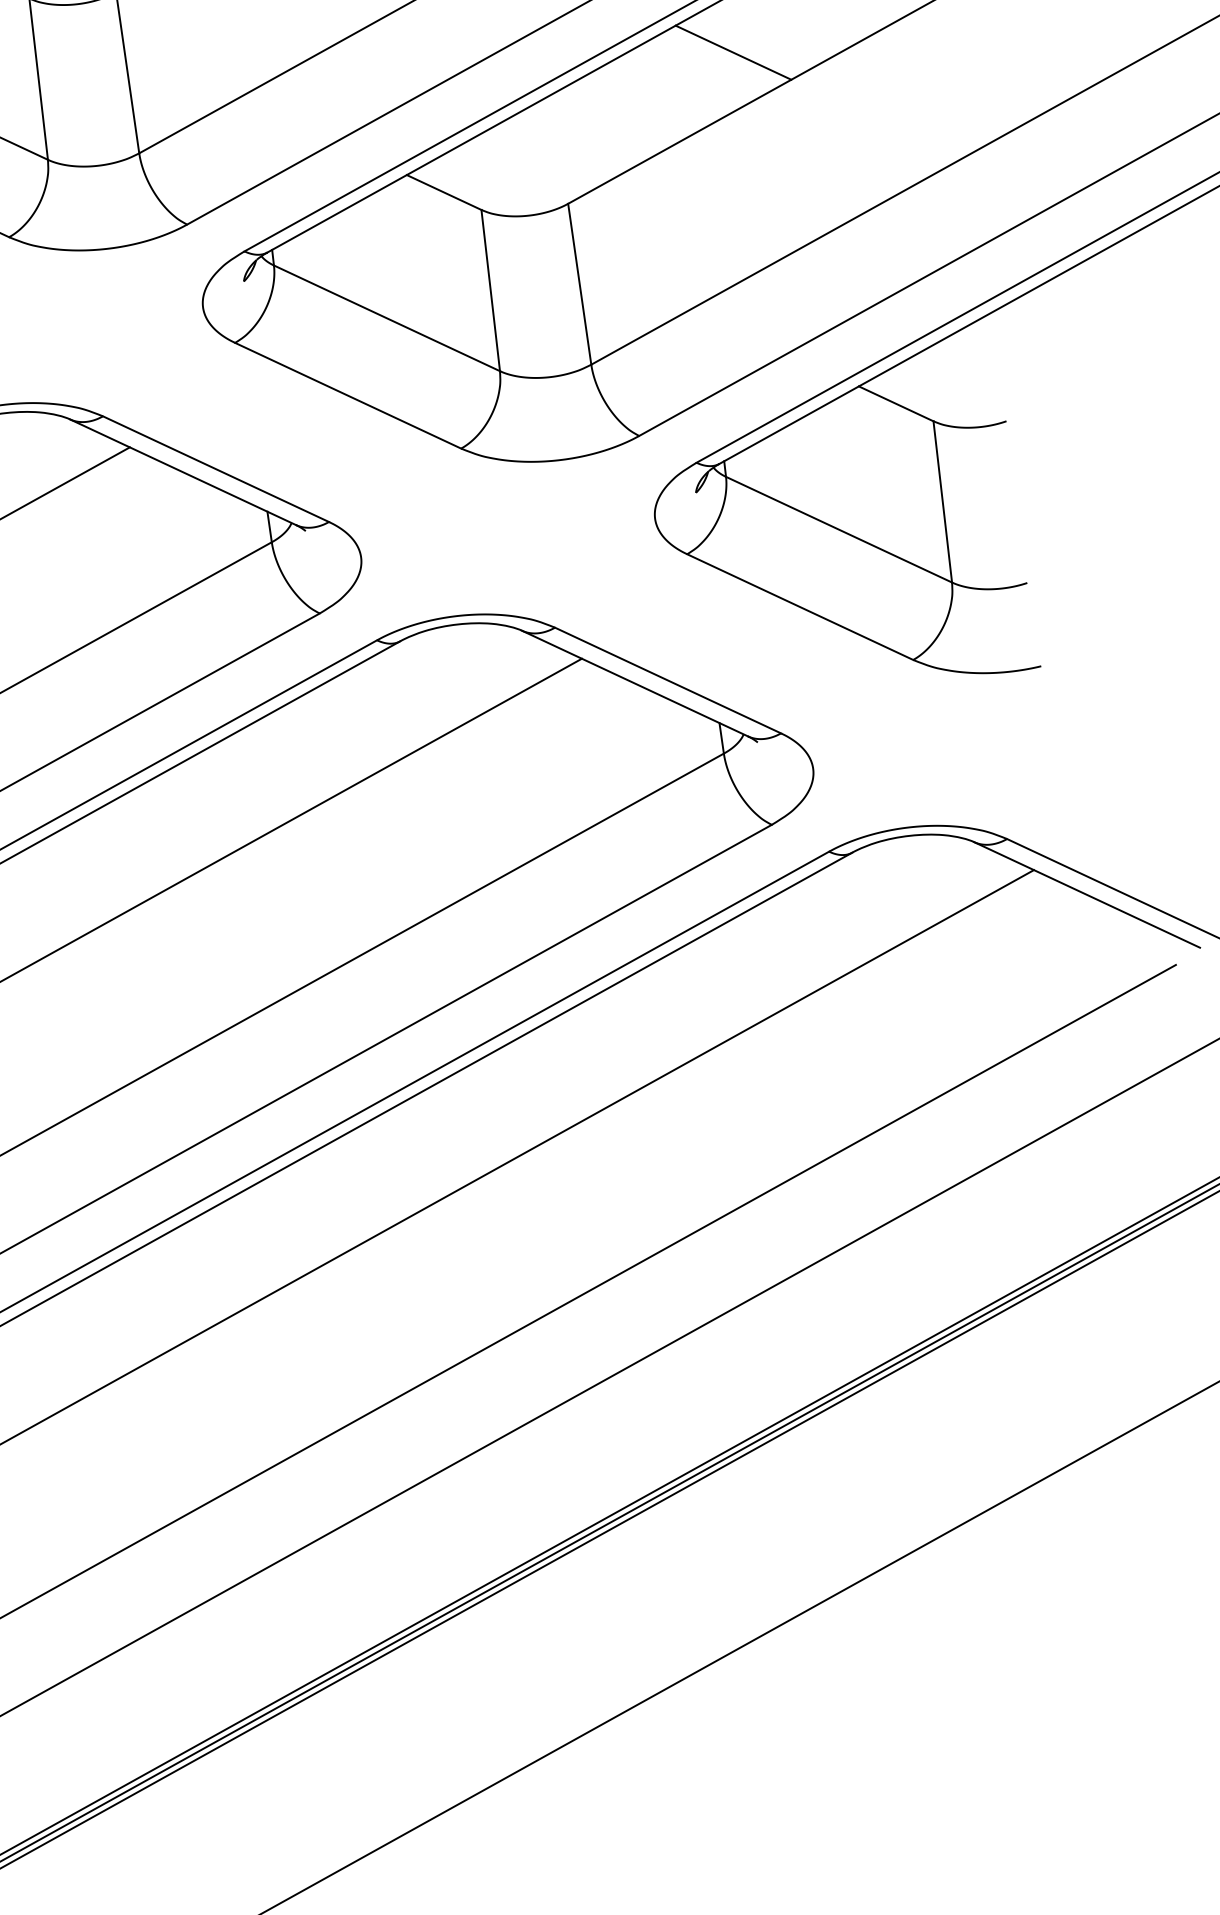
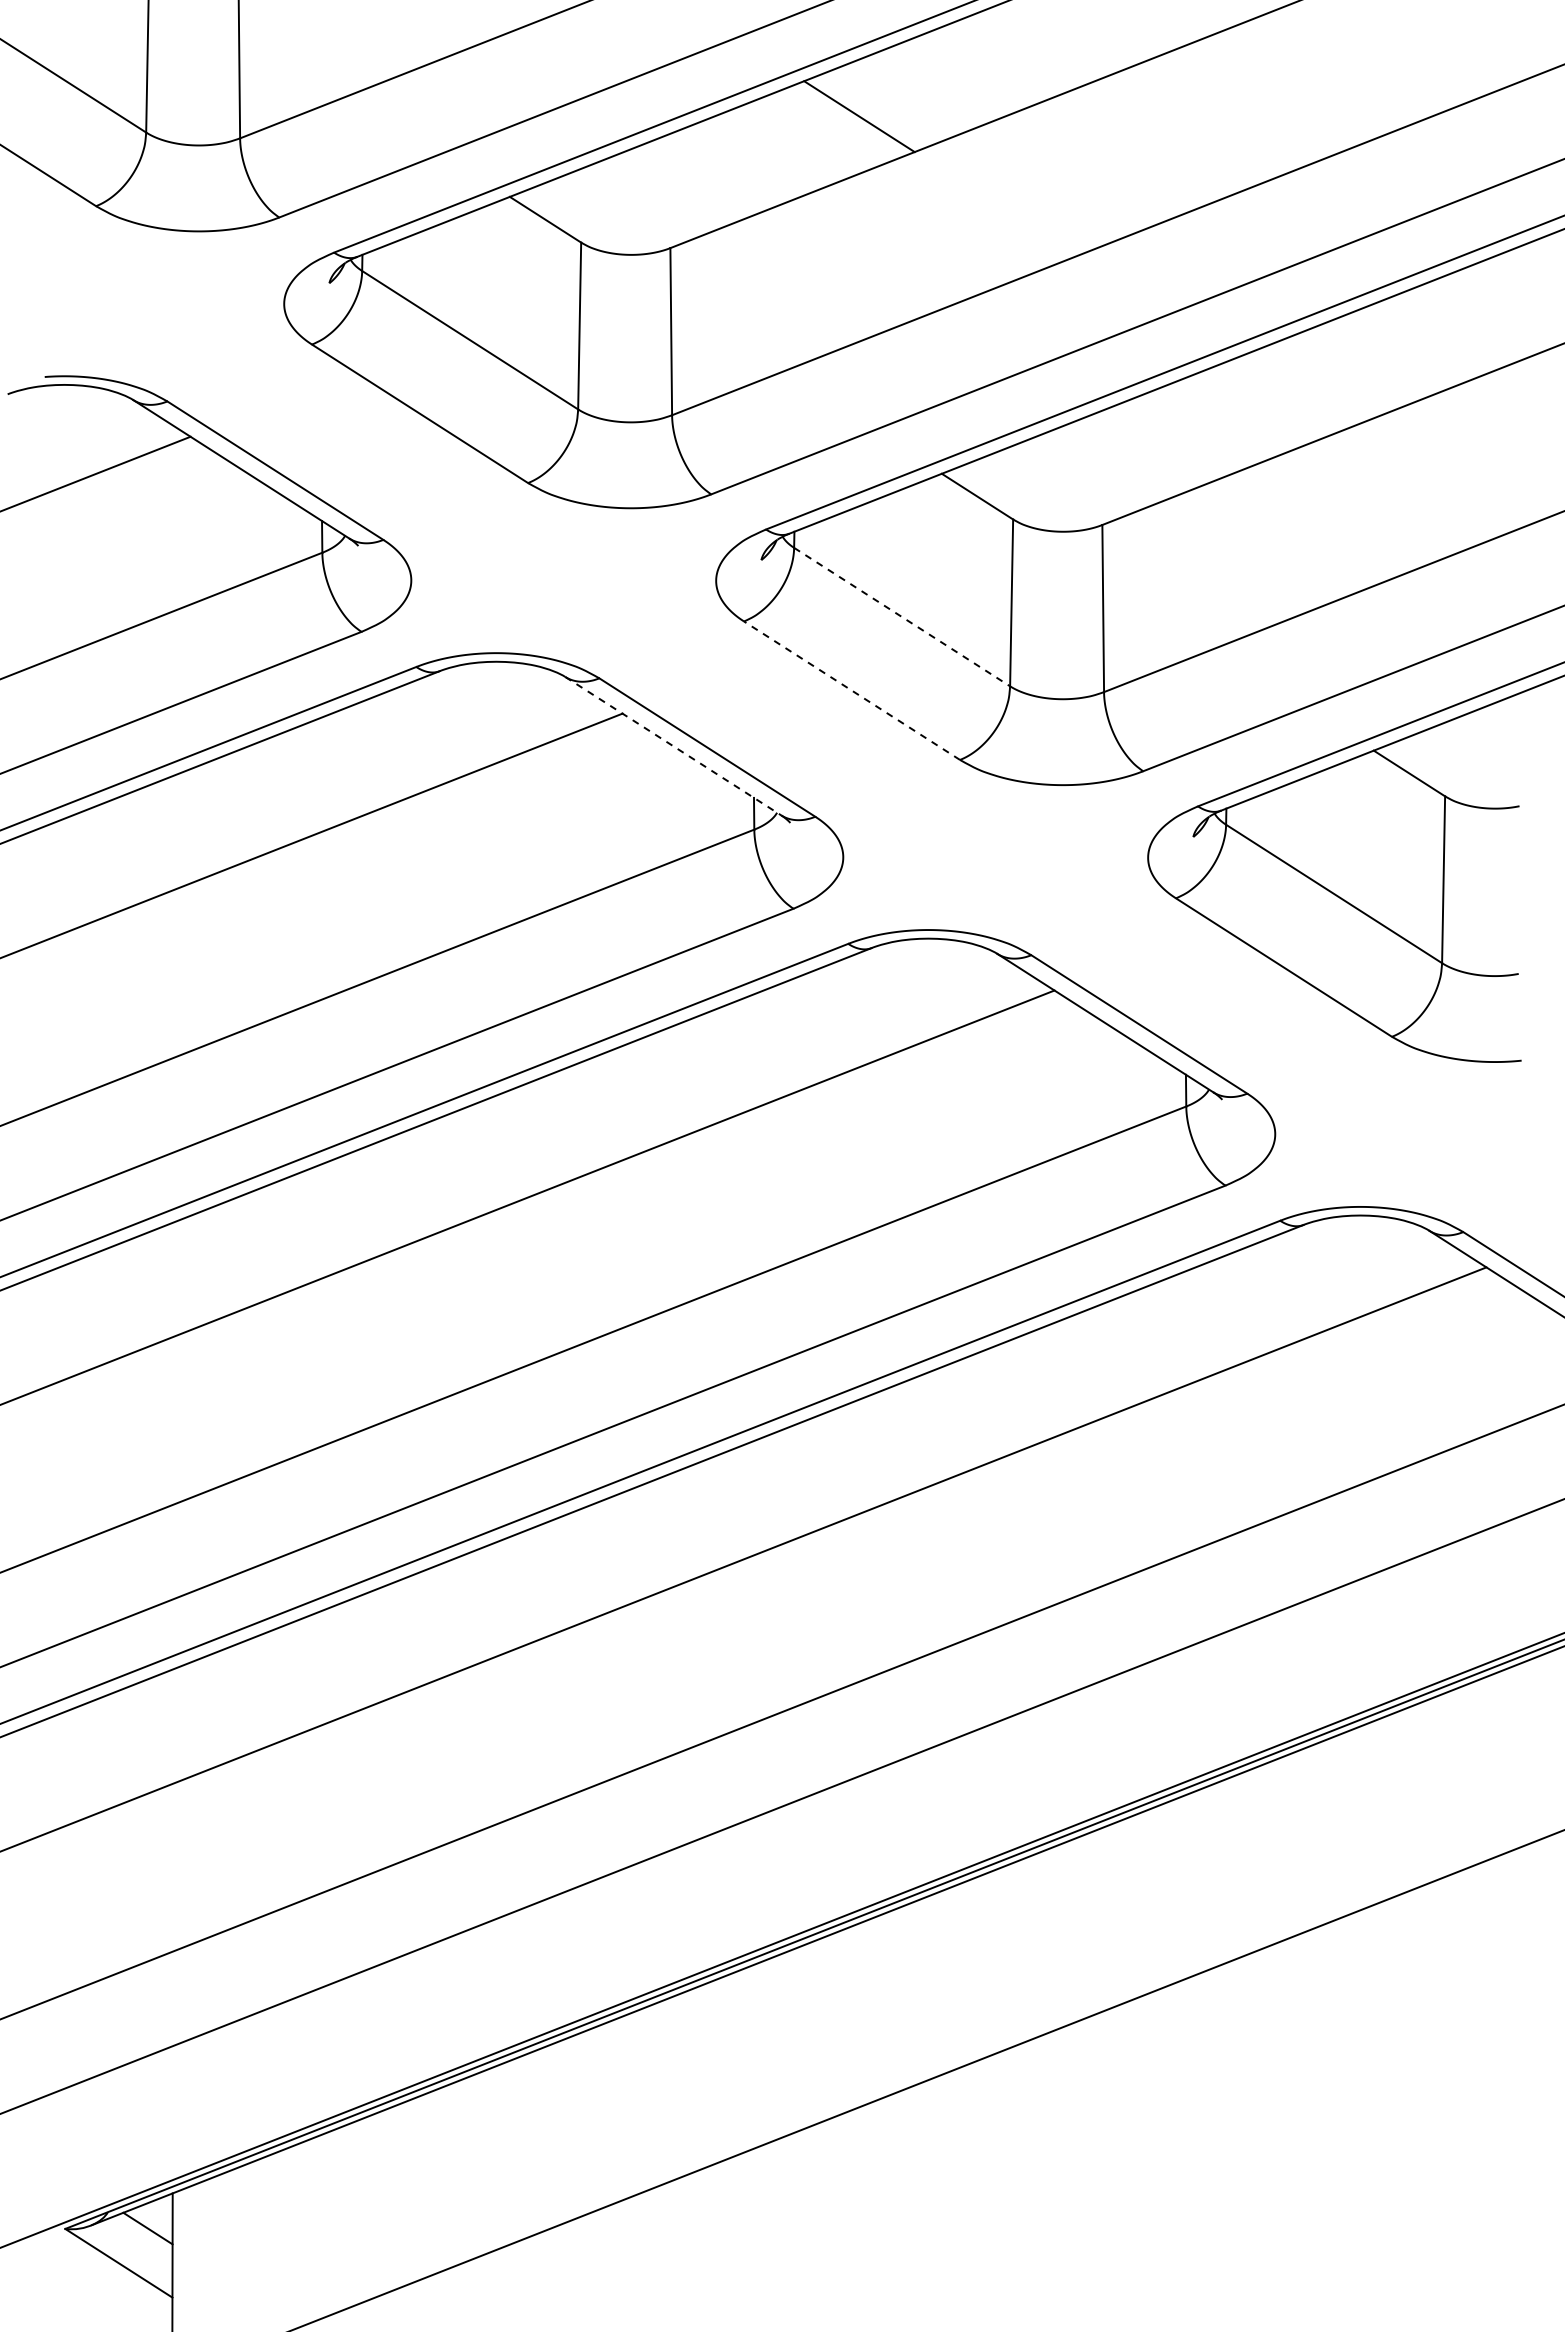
line: (733, 52) -> (1291, 393), removed
line: (387, 318) -> (902, 617), solid -> dashed
line: (347, 395) -> (851, 690), solid -> dashed
line: (183, 472) -> (673, 746), solid -> dashed

